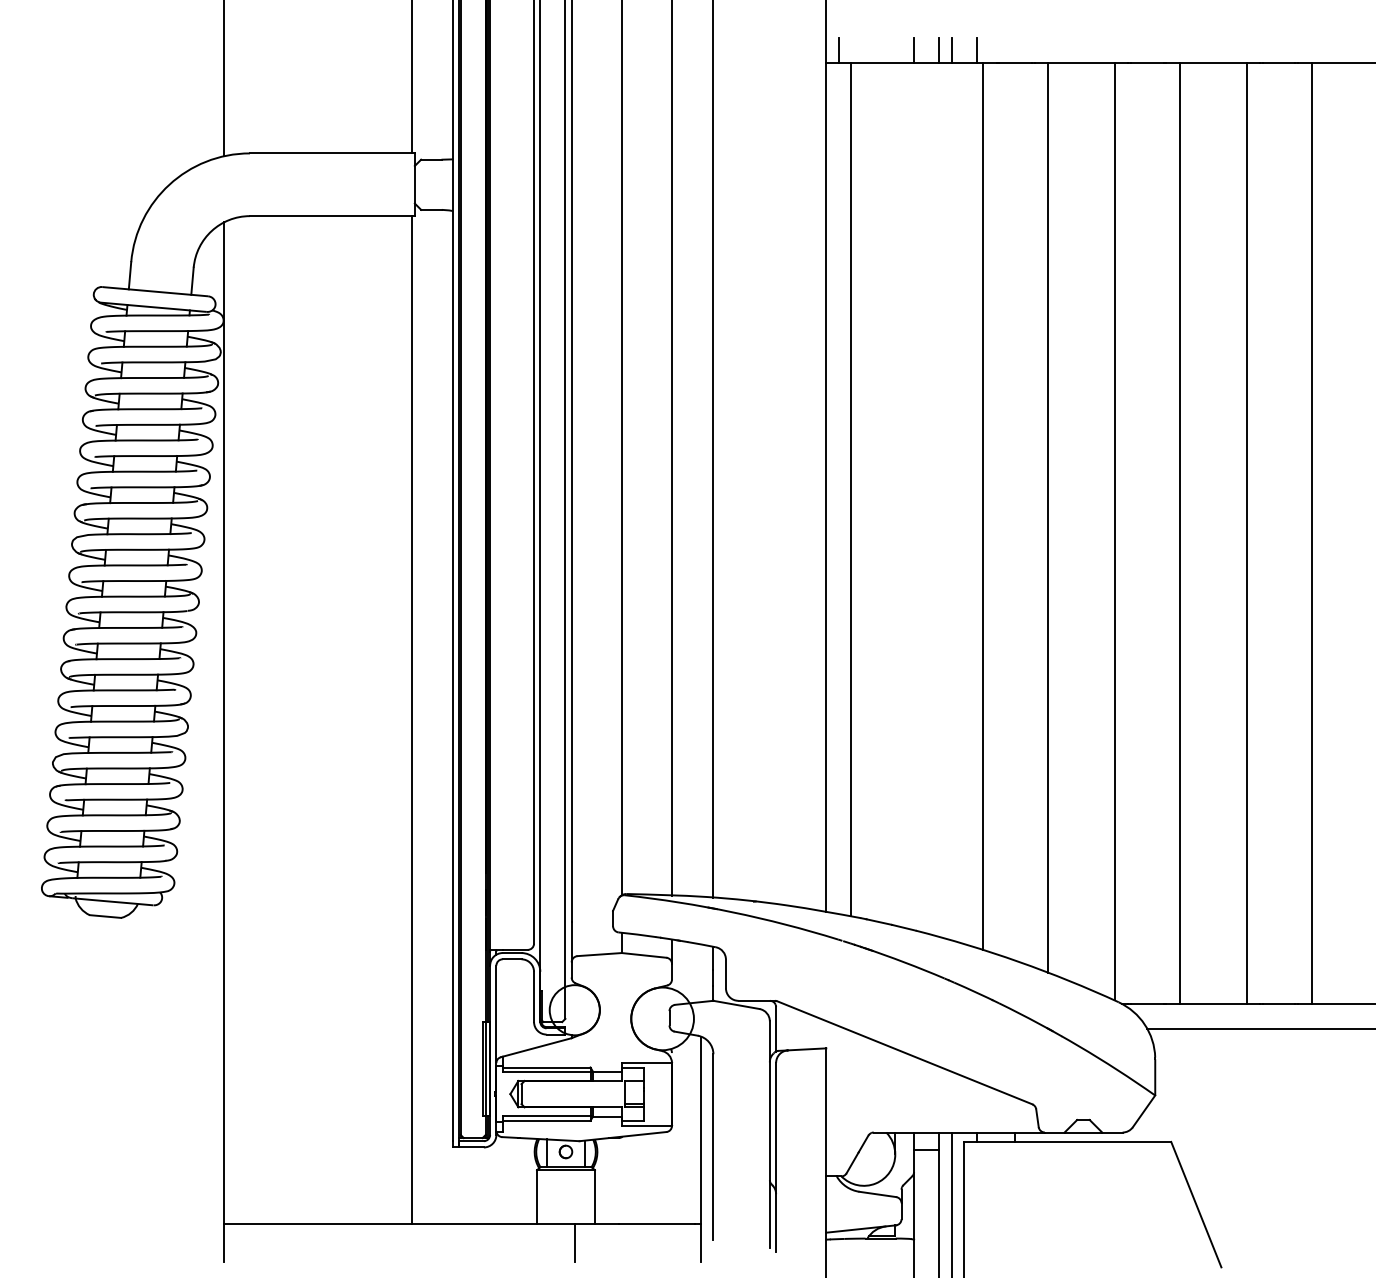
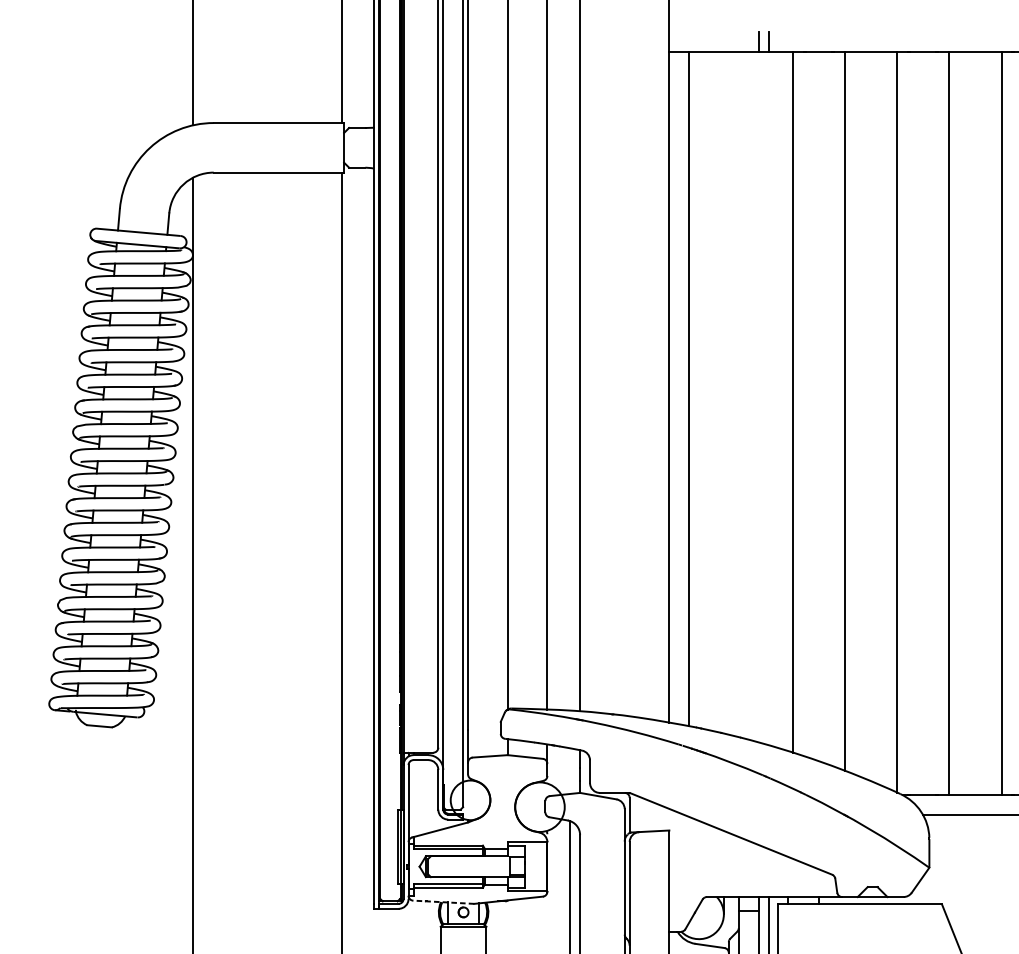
line: (838, 50) -> (678, 41), removed
line: (914, 50) -> (739, 41), removed
line: (976, 50) -> (788, 41), removed
line: (540, 1139) -> (443, 902), solid -> dashed

